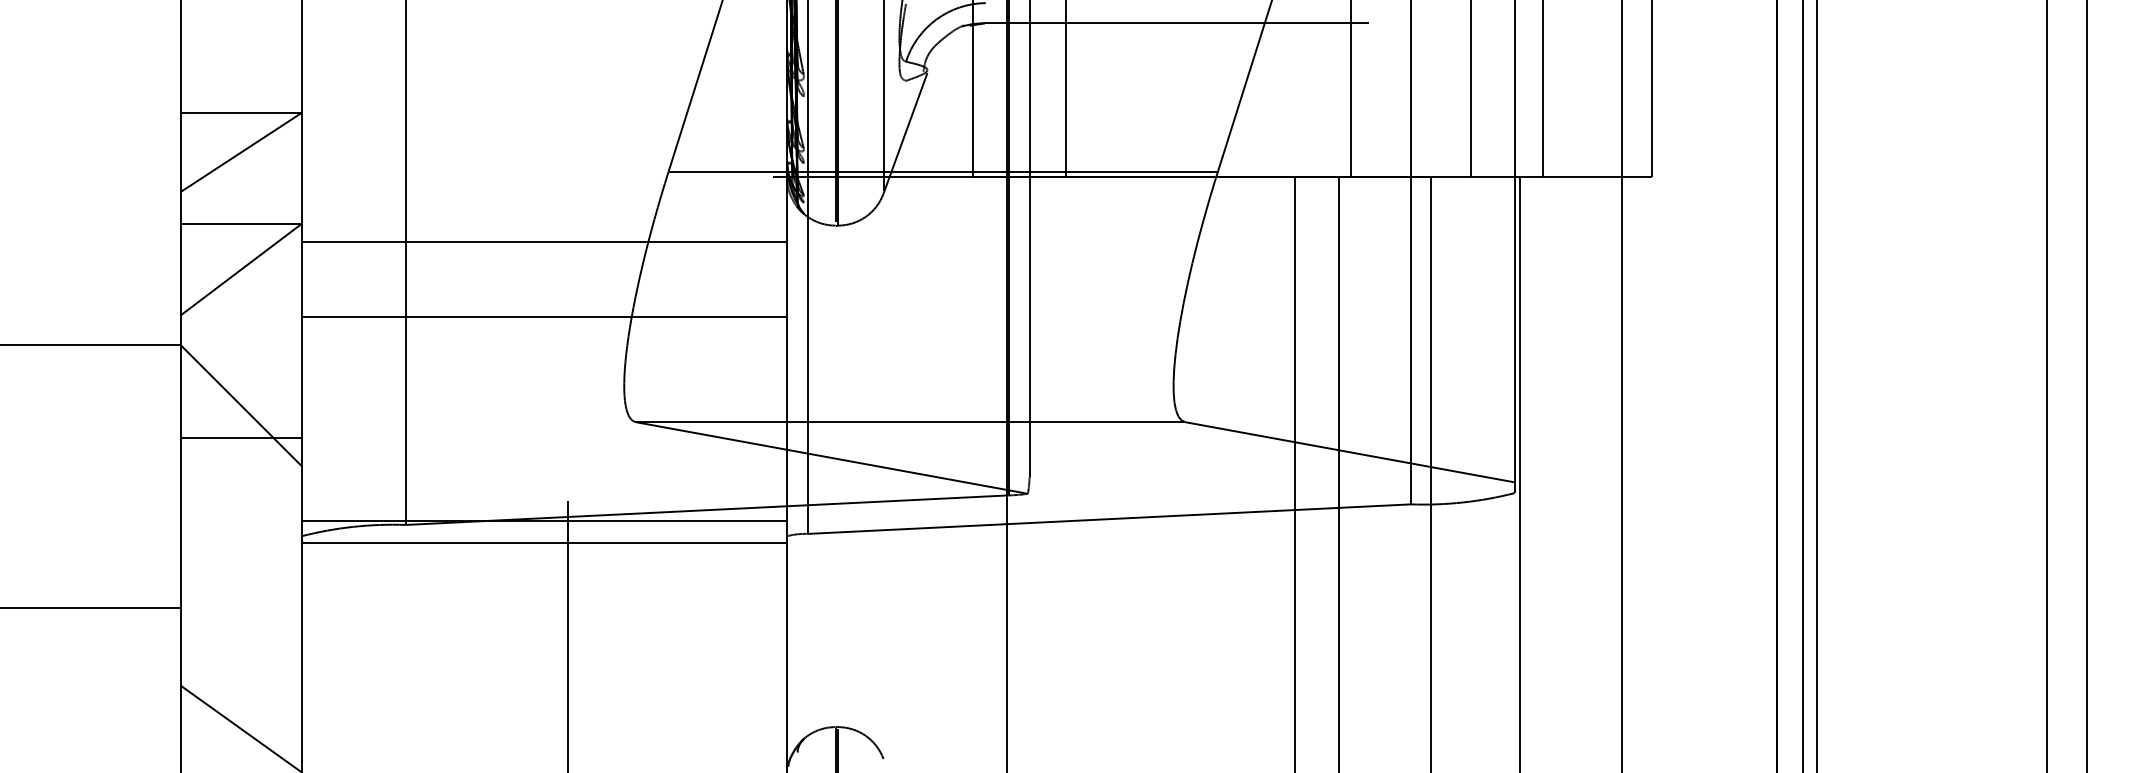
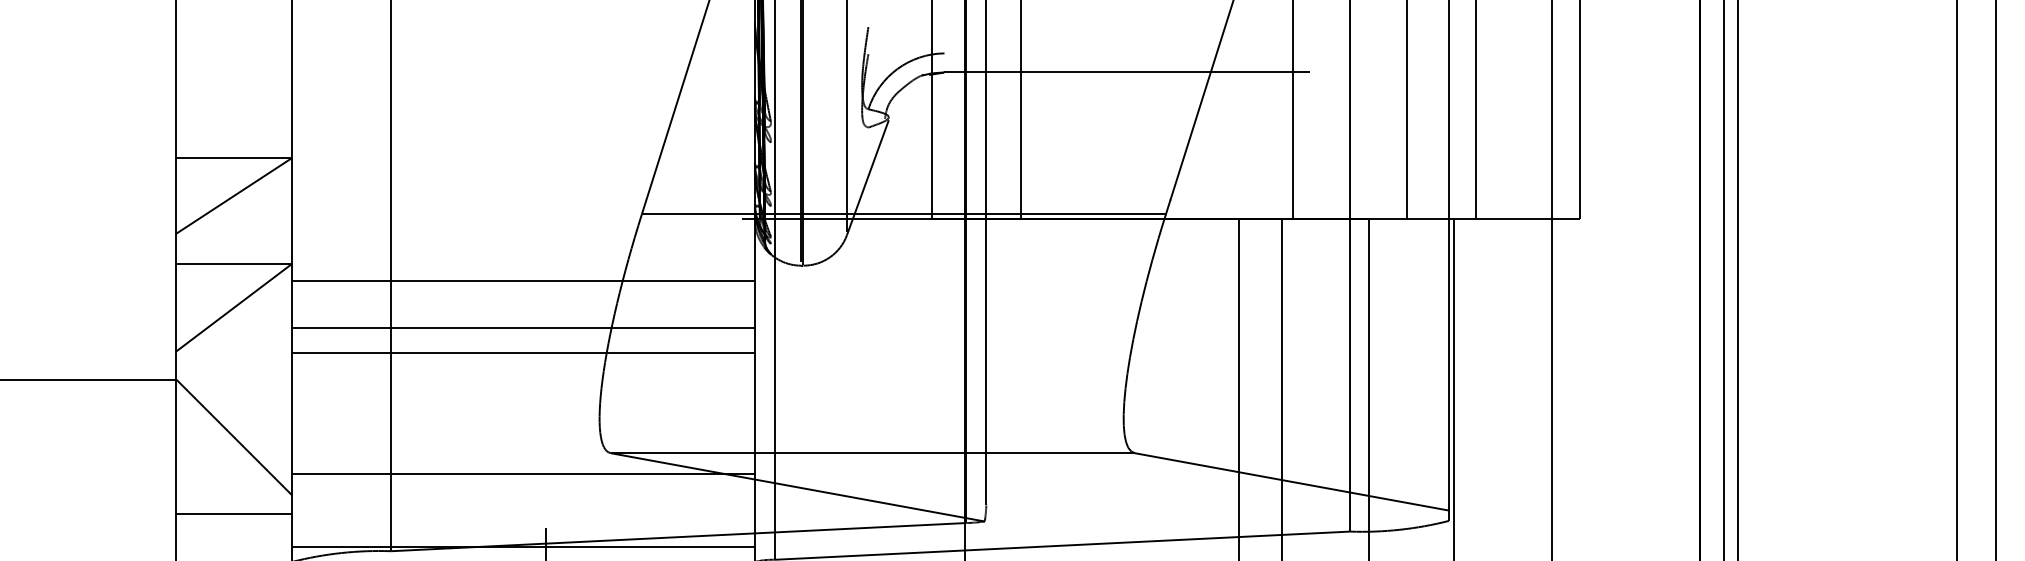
line: (544, 290) -> (523, 327), added
line: (240, 438) -> (233, 514), moved
line: (544, 443) -> (523, 473), added

